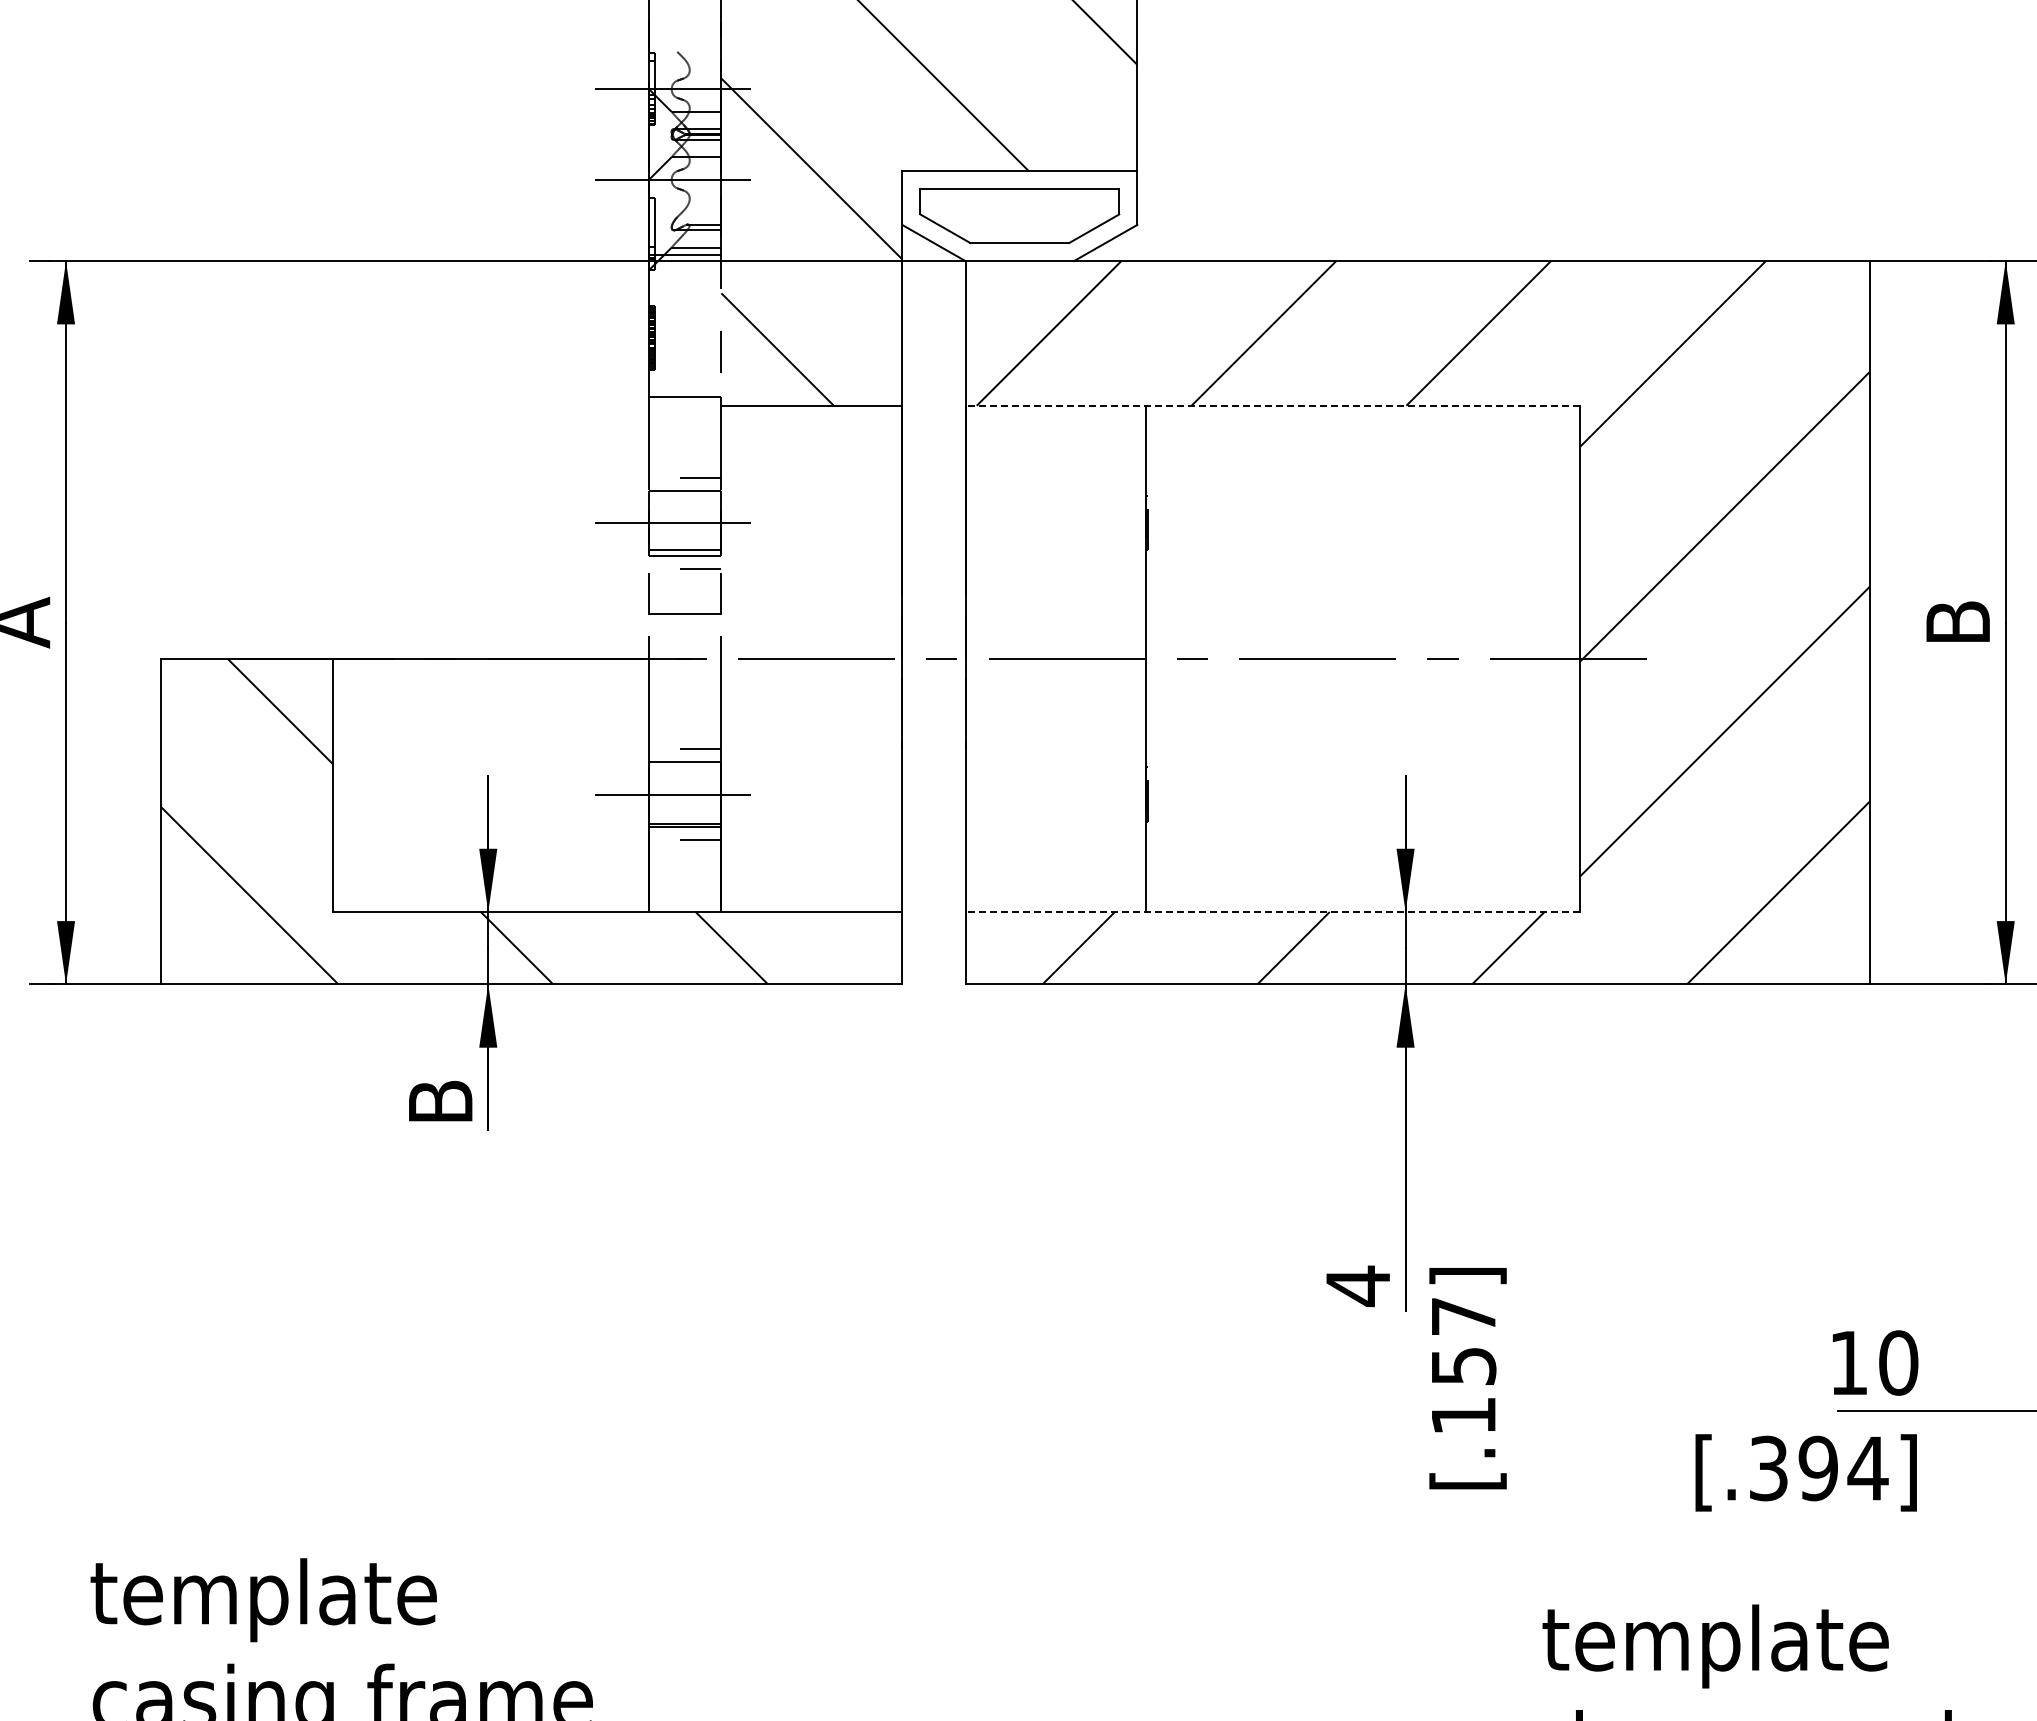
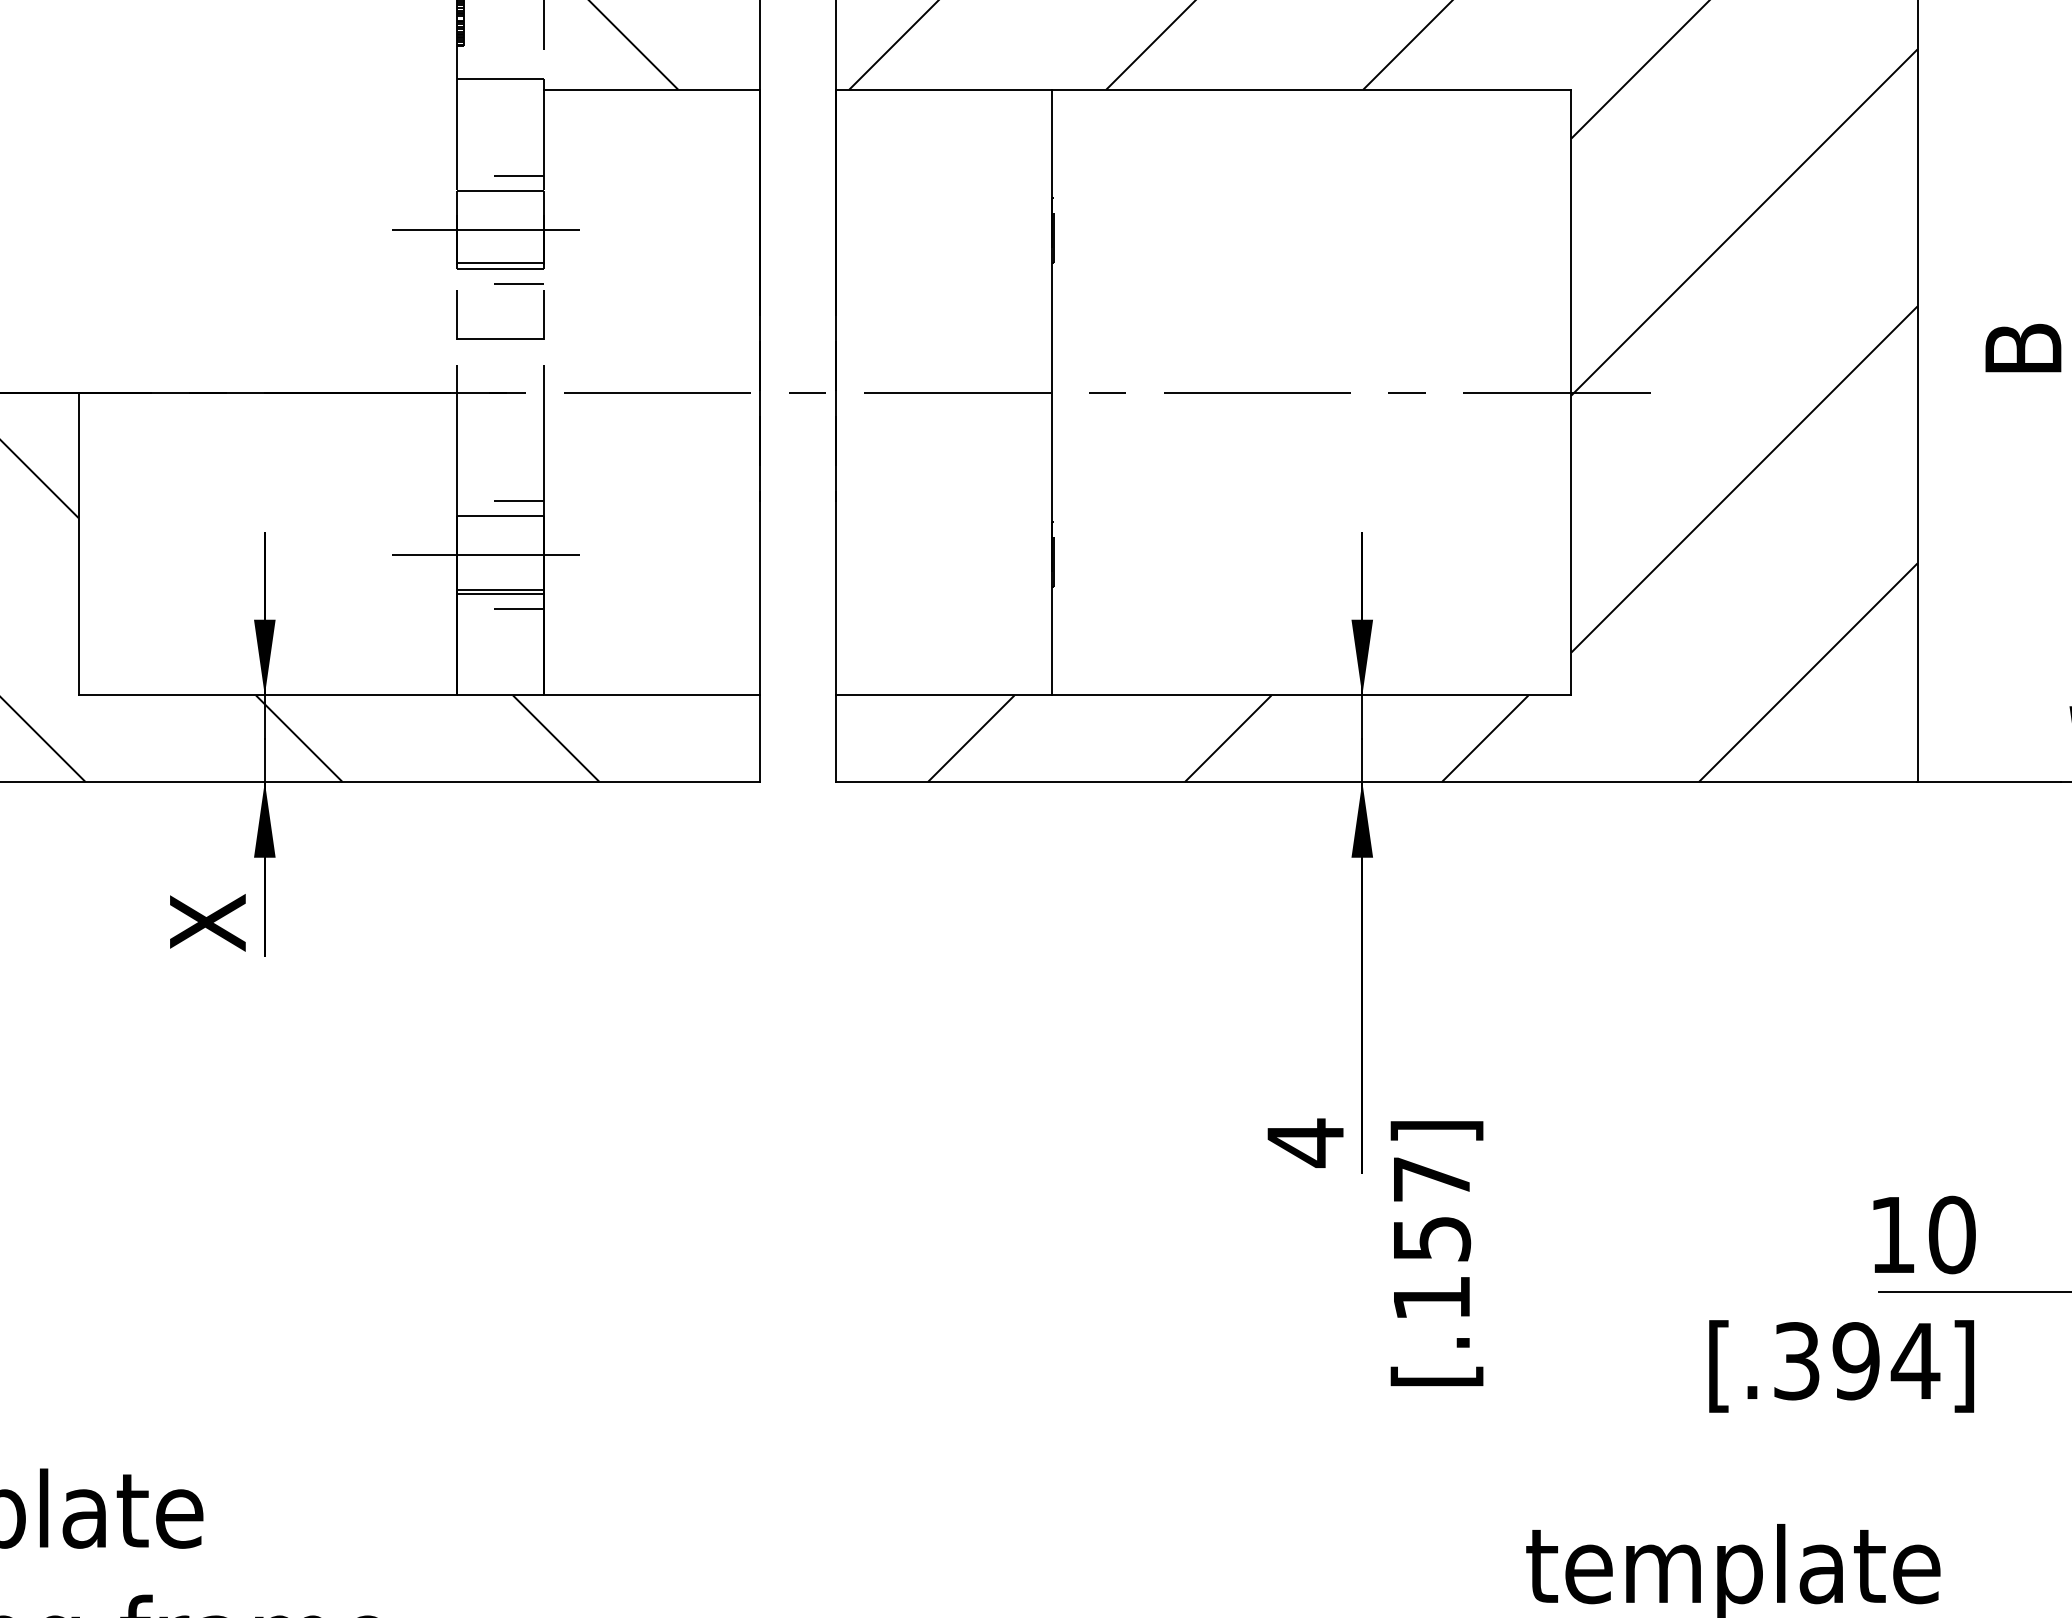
line: (1272, 405) -> (1203, 89), dashed -> solid
line: (1272, 912) -> (1203, 695), dashed -> solid
text: (440, 1102) -> (207, 923), B -> X

